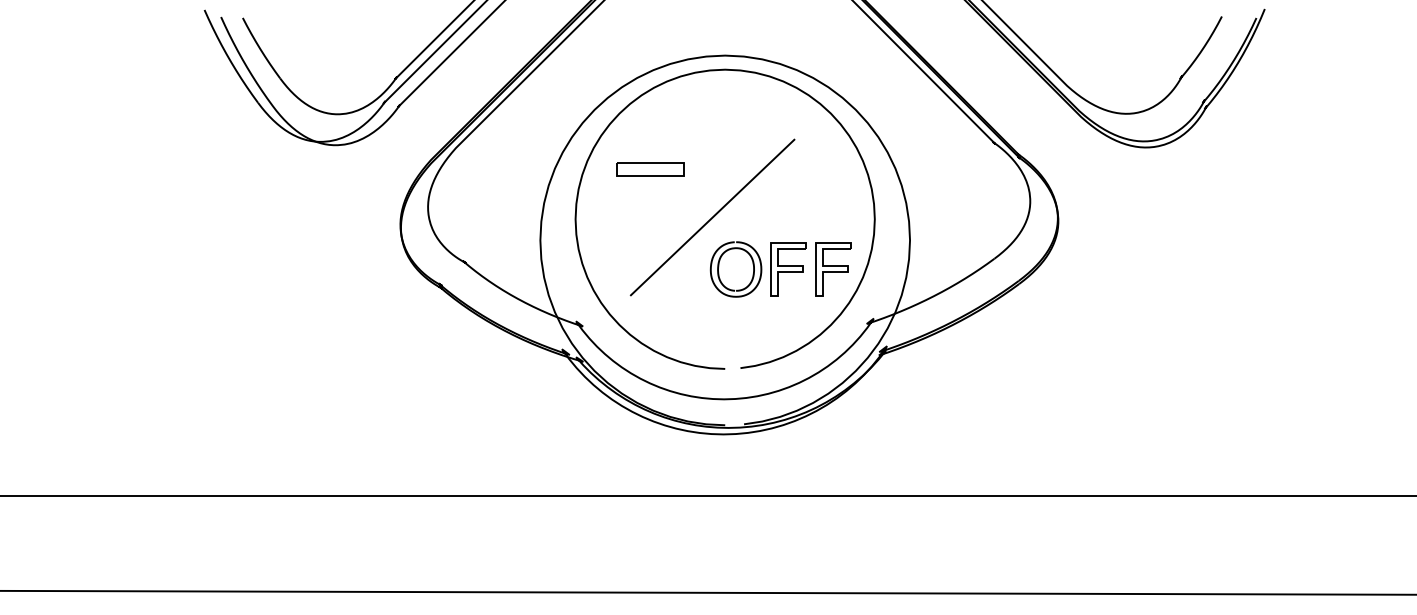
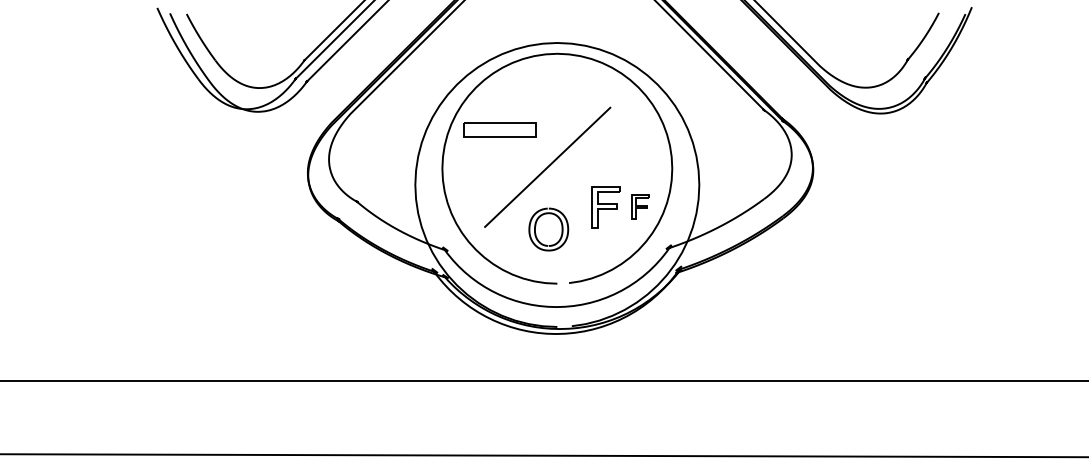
part: (650, 169) -> (499, 130), size x1.4
part: (719, 266) -> (536, 227), moved
part: (833, 269) -> (640, 207), size x0.6

